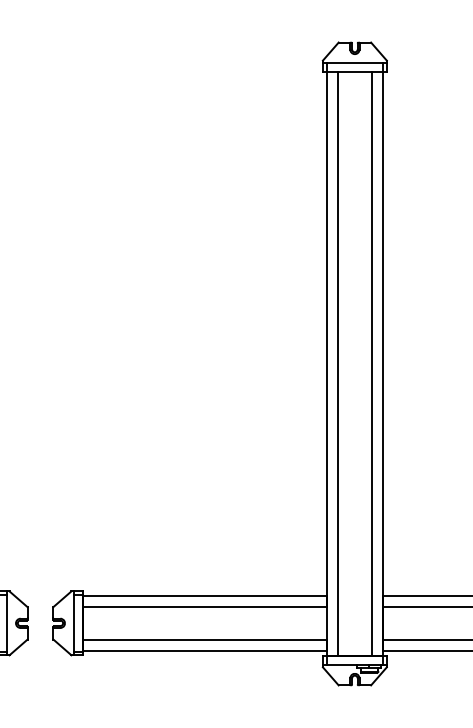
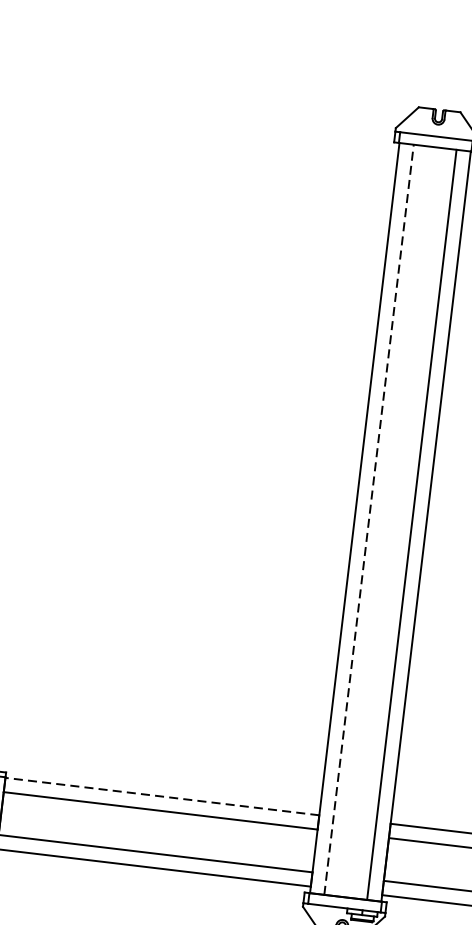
line: (338, 363) -> (369, 519), solid -> dashed
line: (204, 595) -> (161, 796), solid -> dashed

